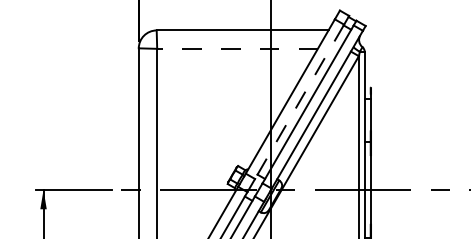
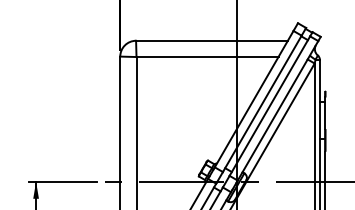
line: (237, 48) -> (207, 56), dashed -> solid
line: (299, 102) -> (262, 104), dashed -> solid

